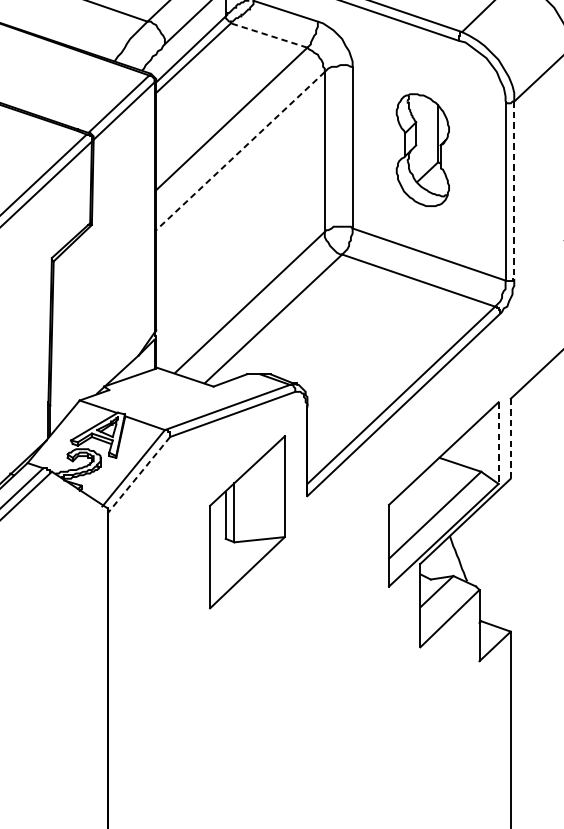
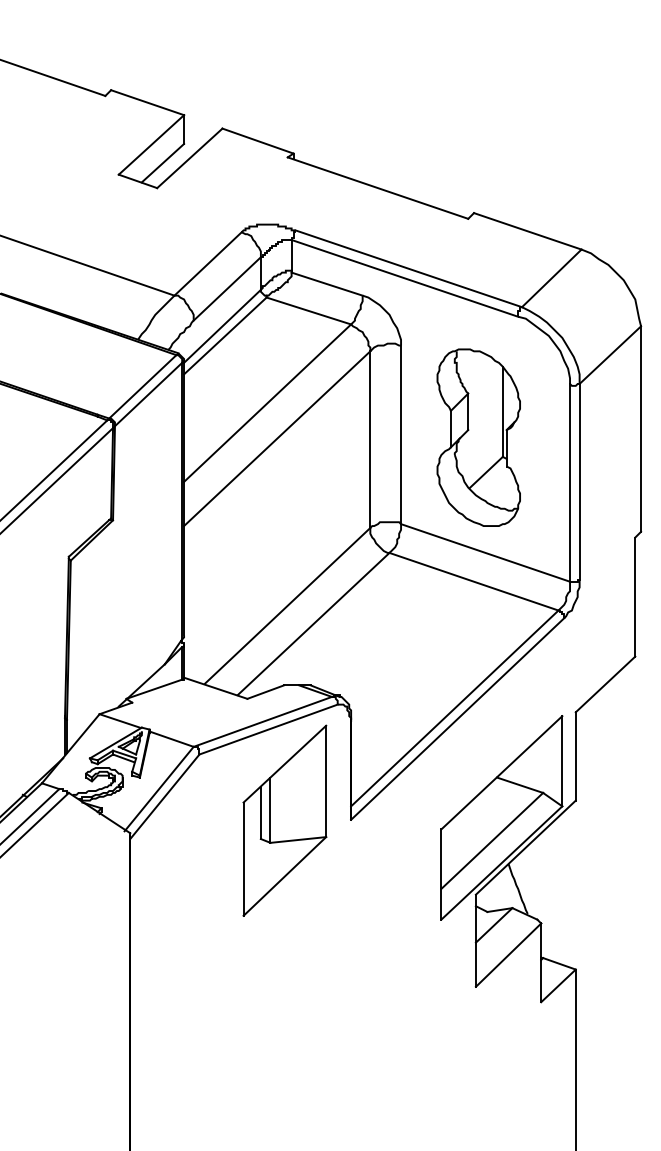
line: (268, 35) -> (308, 310), dashed -> solid
line: (240, 150) -> (277, 438), dashed -> solid
part: (422, 150) -> (478, 437), size x1.43
line: (514, 189) -> (579, 481), dashed -> solid
line: (510, 438) -> (575, 756), dashed -> solid
line: (498, 443) -> (562, 761), dashed -> solid
line: (138, 475) -> (164, 796), dashed -> solid
part: (247, 522) -> (284, 820), moved

